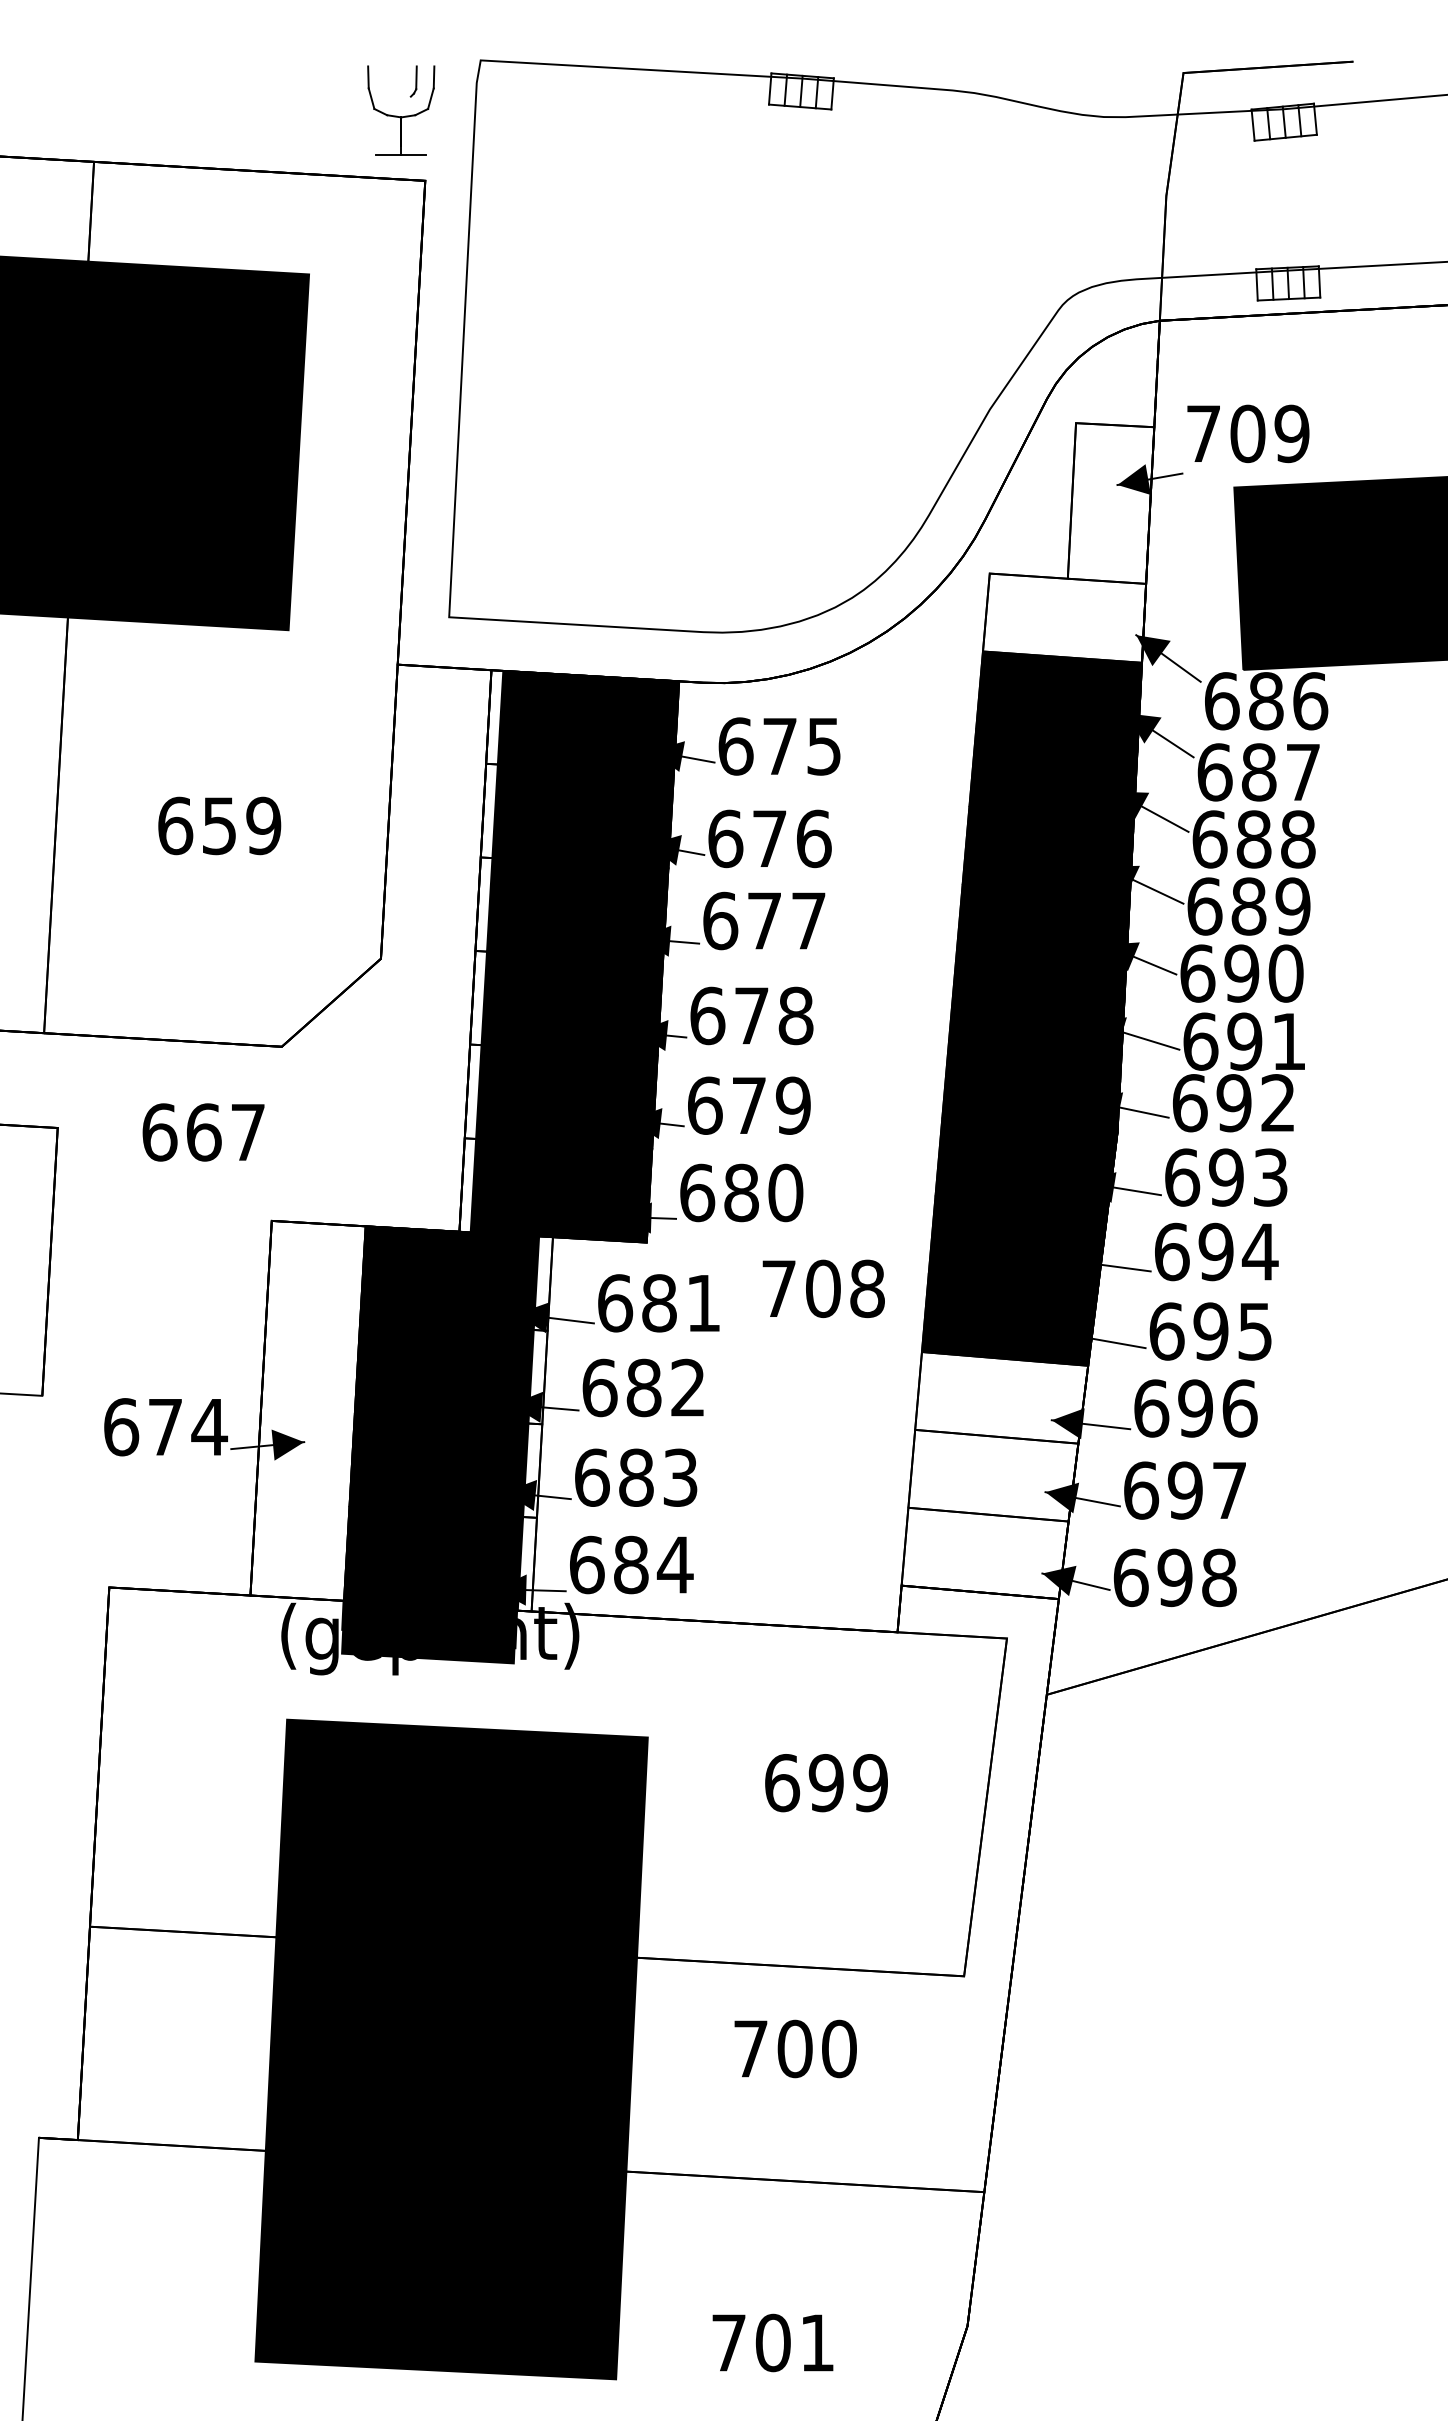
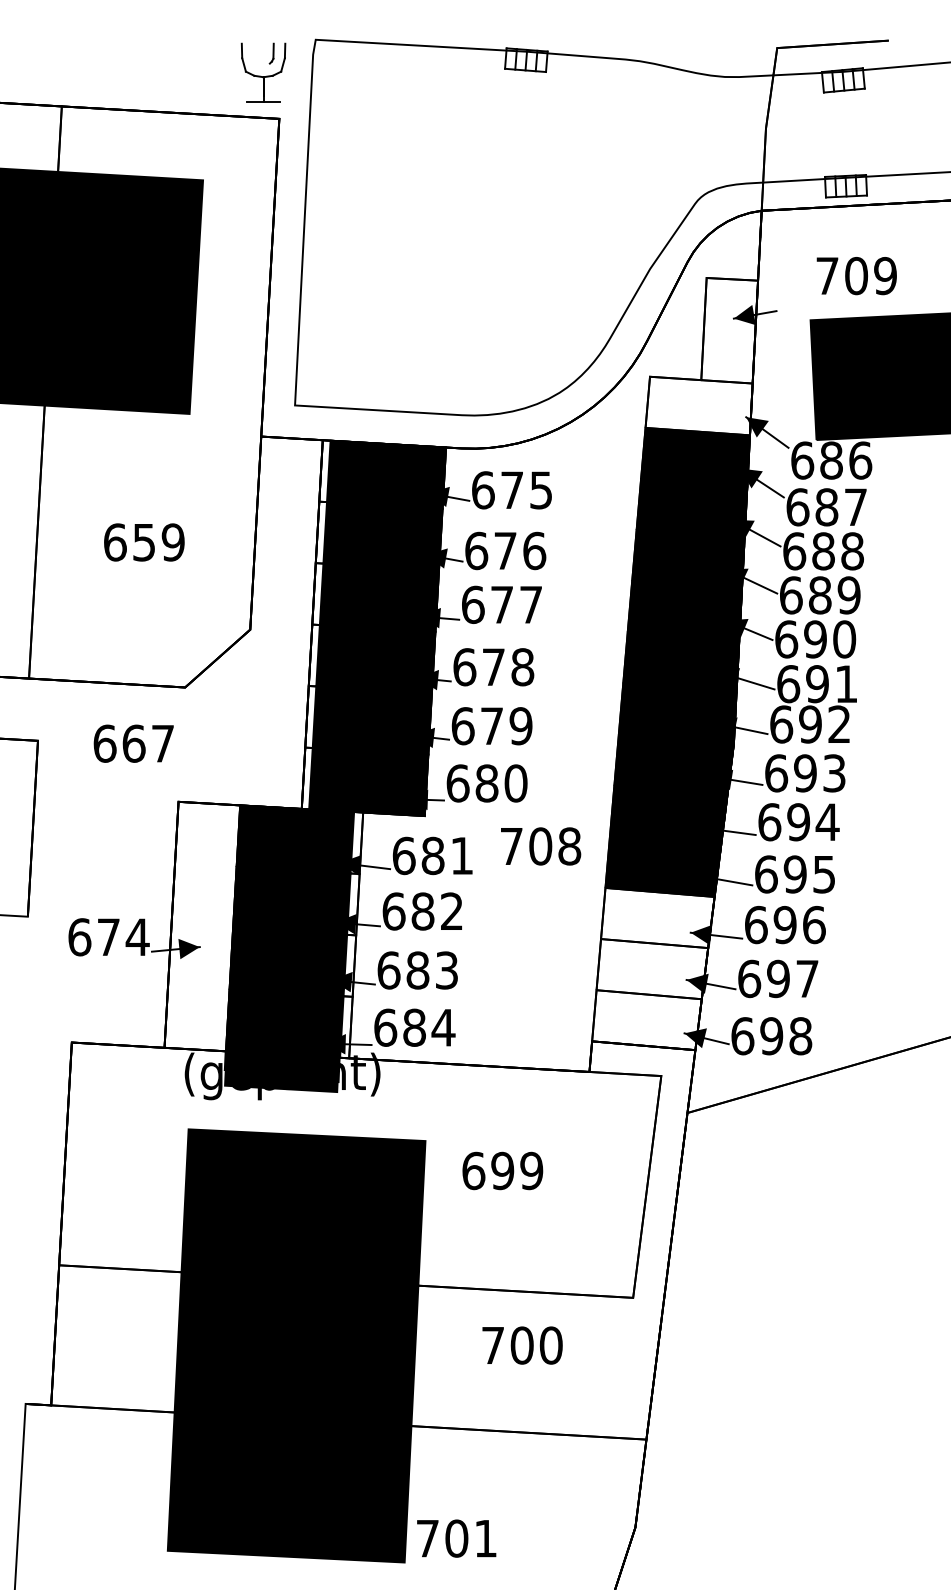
text: (1247, 434) -> (856, 276), moved
text: (826, 1782) -> (502, 1170), moved
text: (772, 2342) -> (456, 1538), moved

